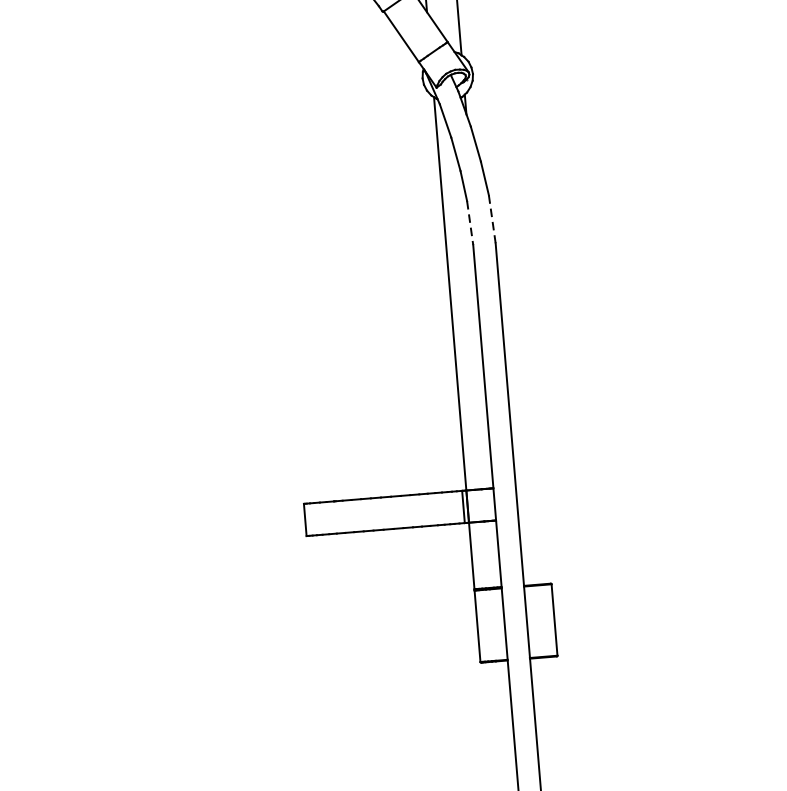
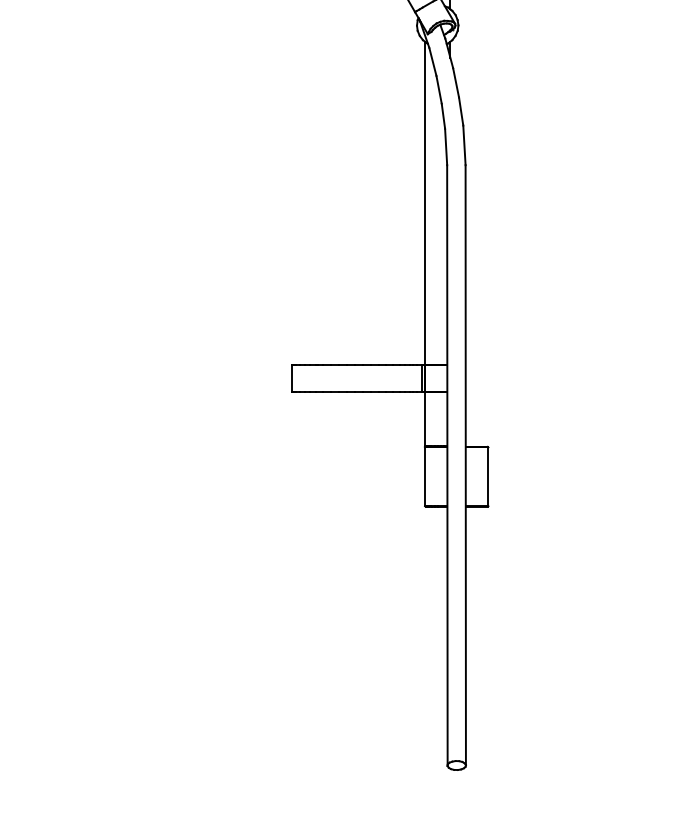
line: (492, 219) -> (464, 145), dashed -> solid
line: (470, 223) -> (446, 147), dashed -> solid

